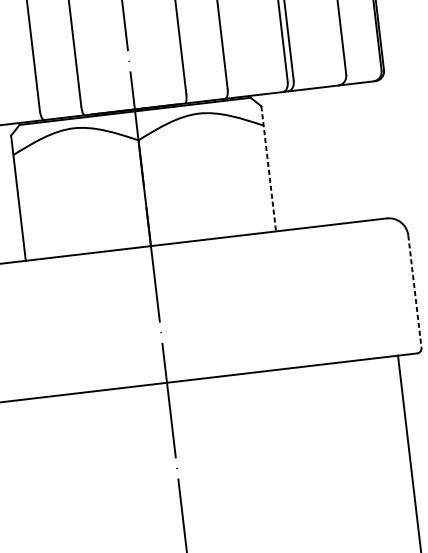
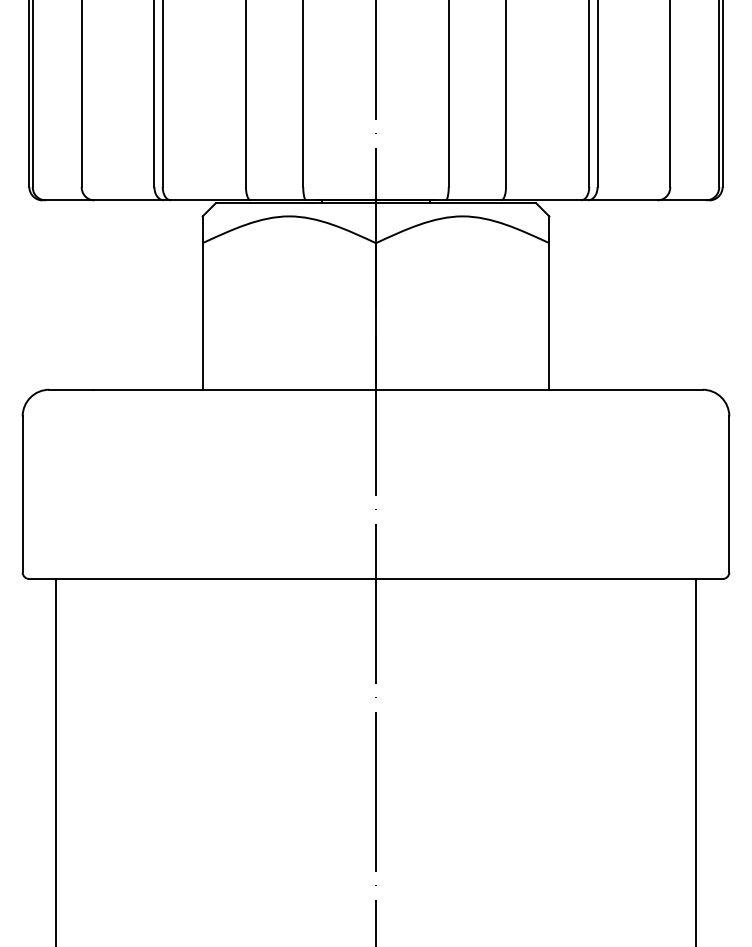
line: (268, 169) -> (549, 303), dashed -> solid
line: (415, 291) -> (729, 494), dashed -> solid

